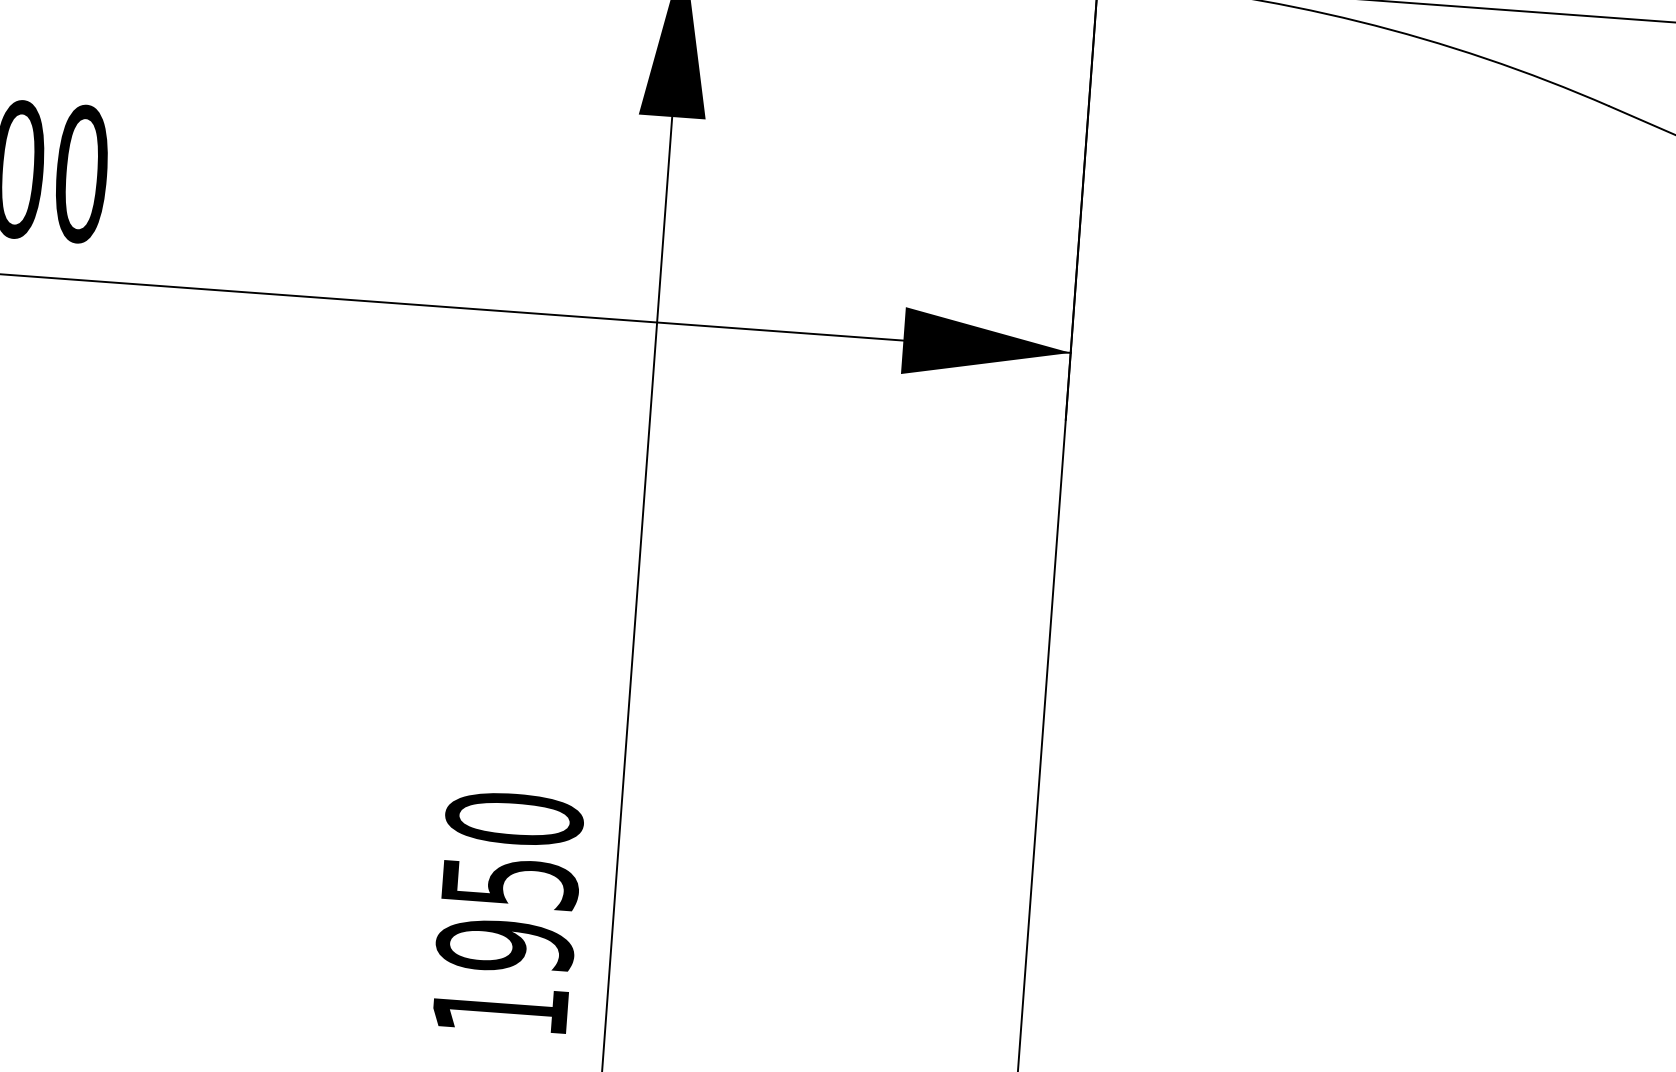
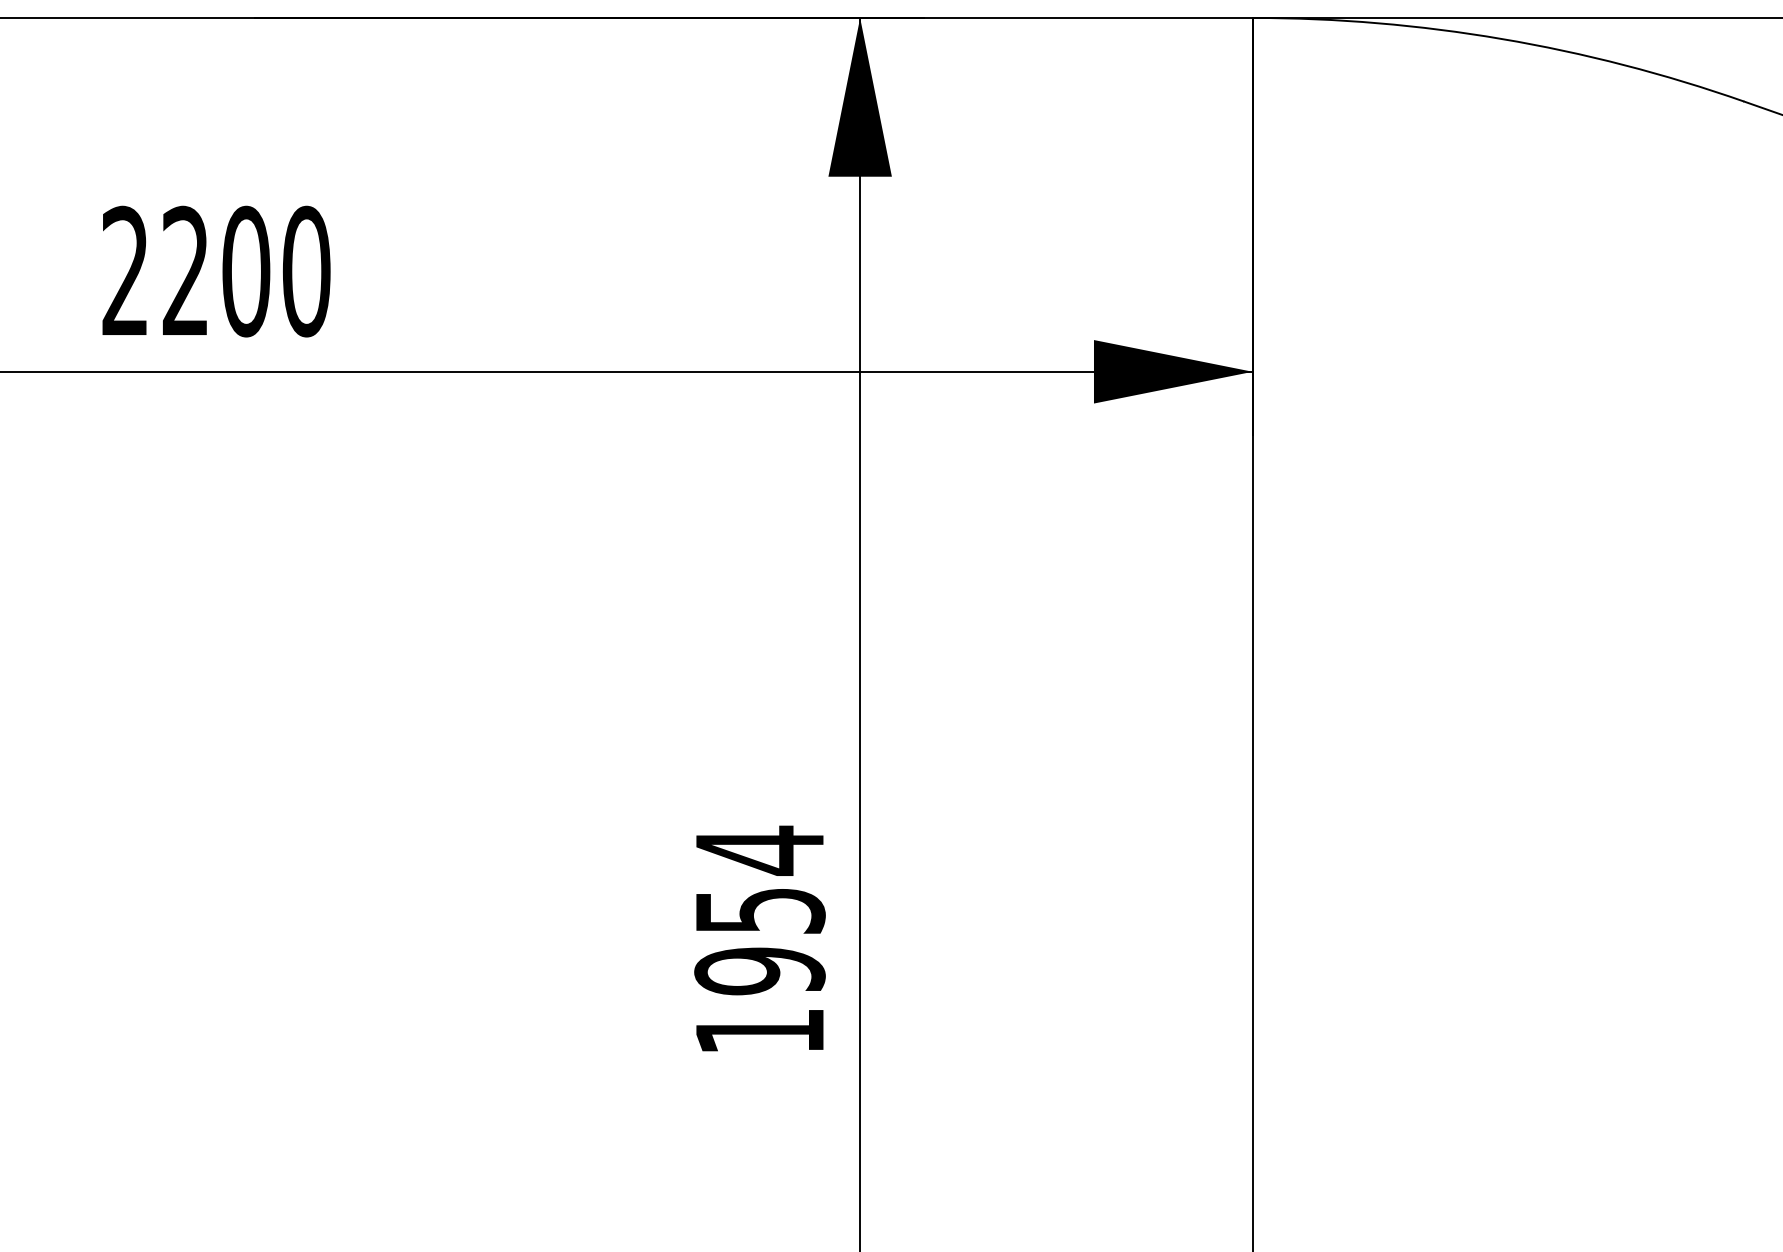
text: (514, 819) -> (759, 850), 1950 -> 1954

